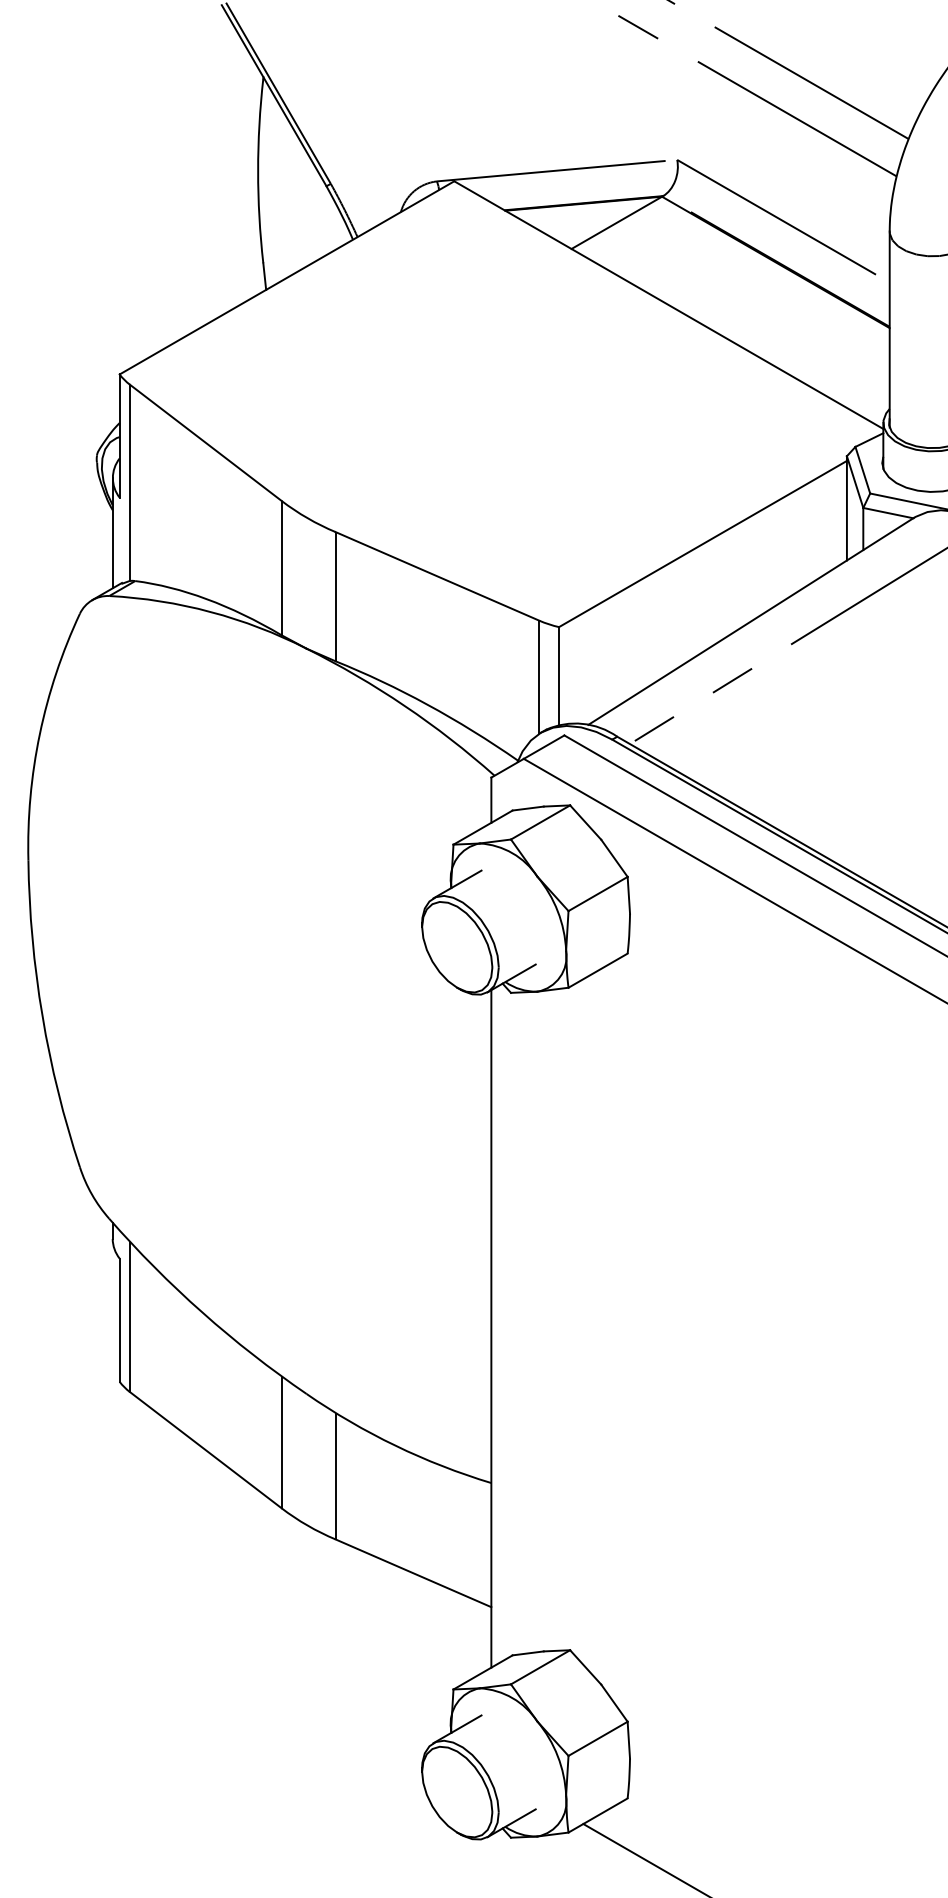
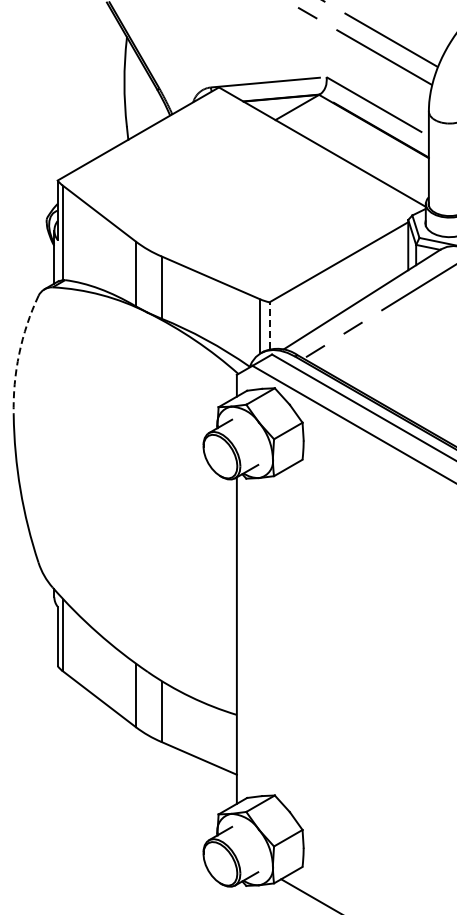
line: (559, 675) -> (269, 325), solid -> dashed
arc: (40, 733) -> (19, 353), solid -> dashed

